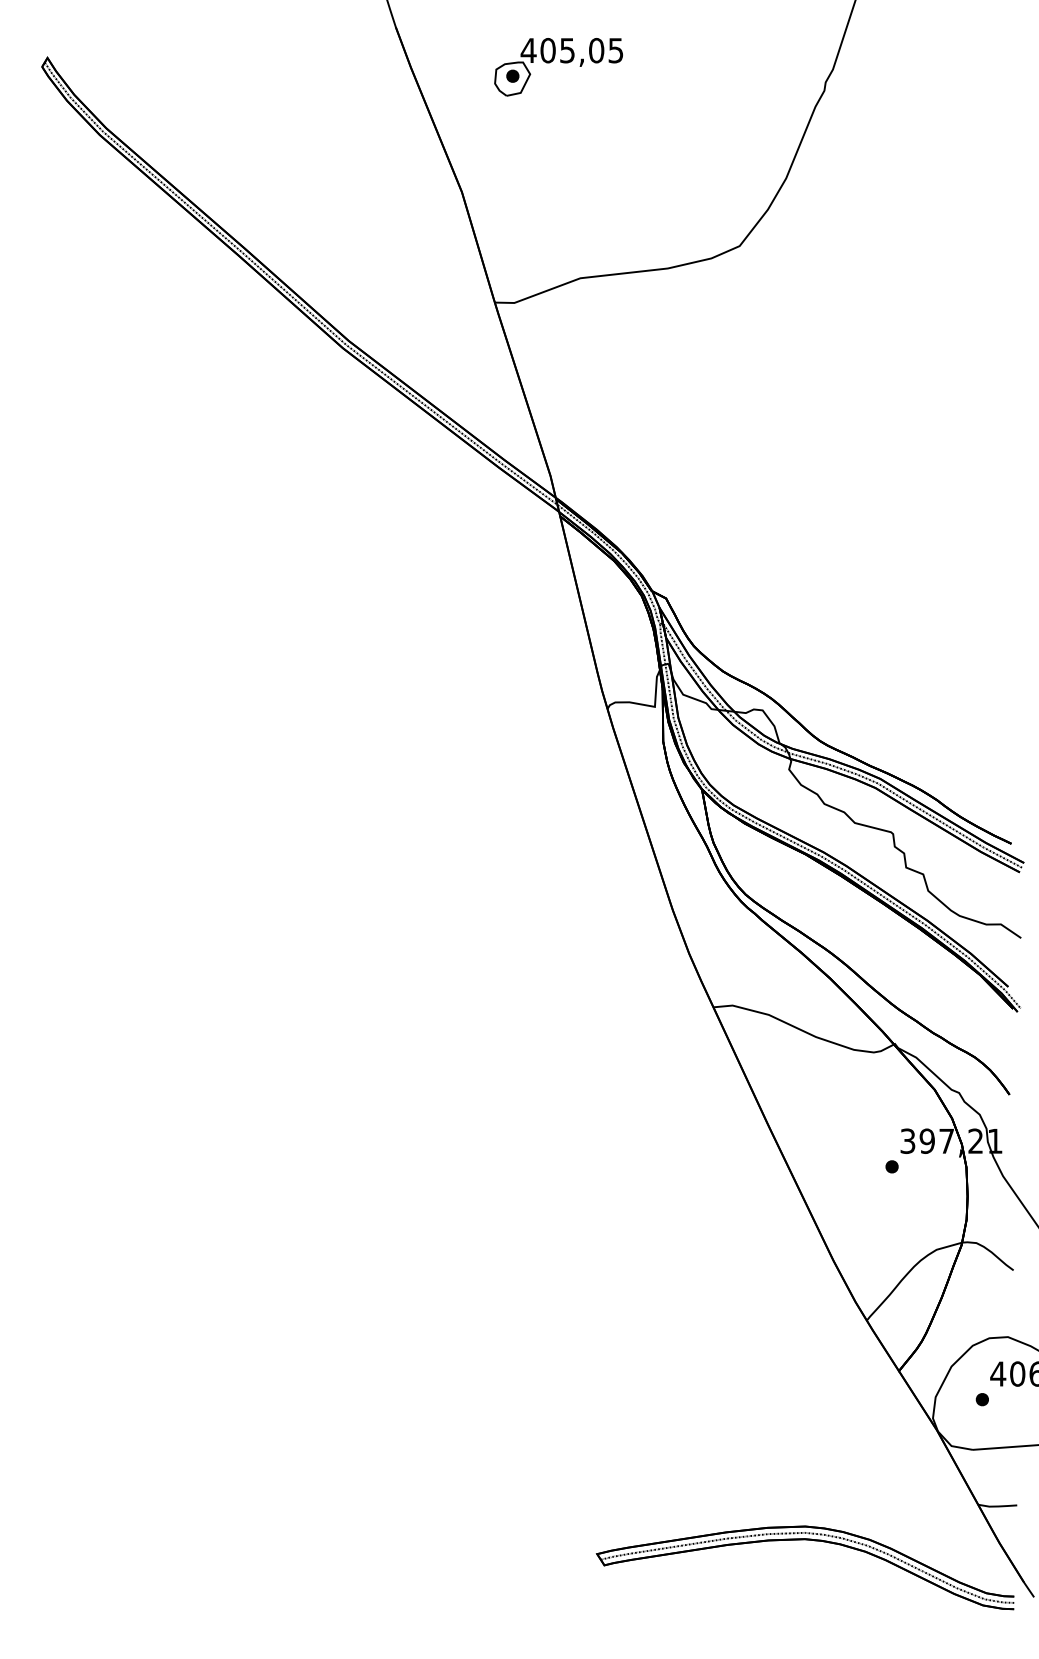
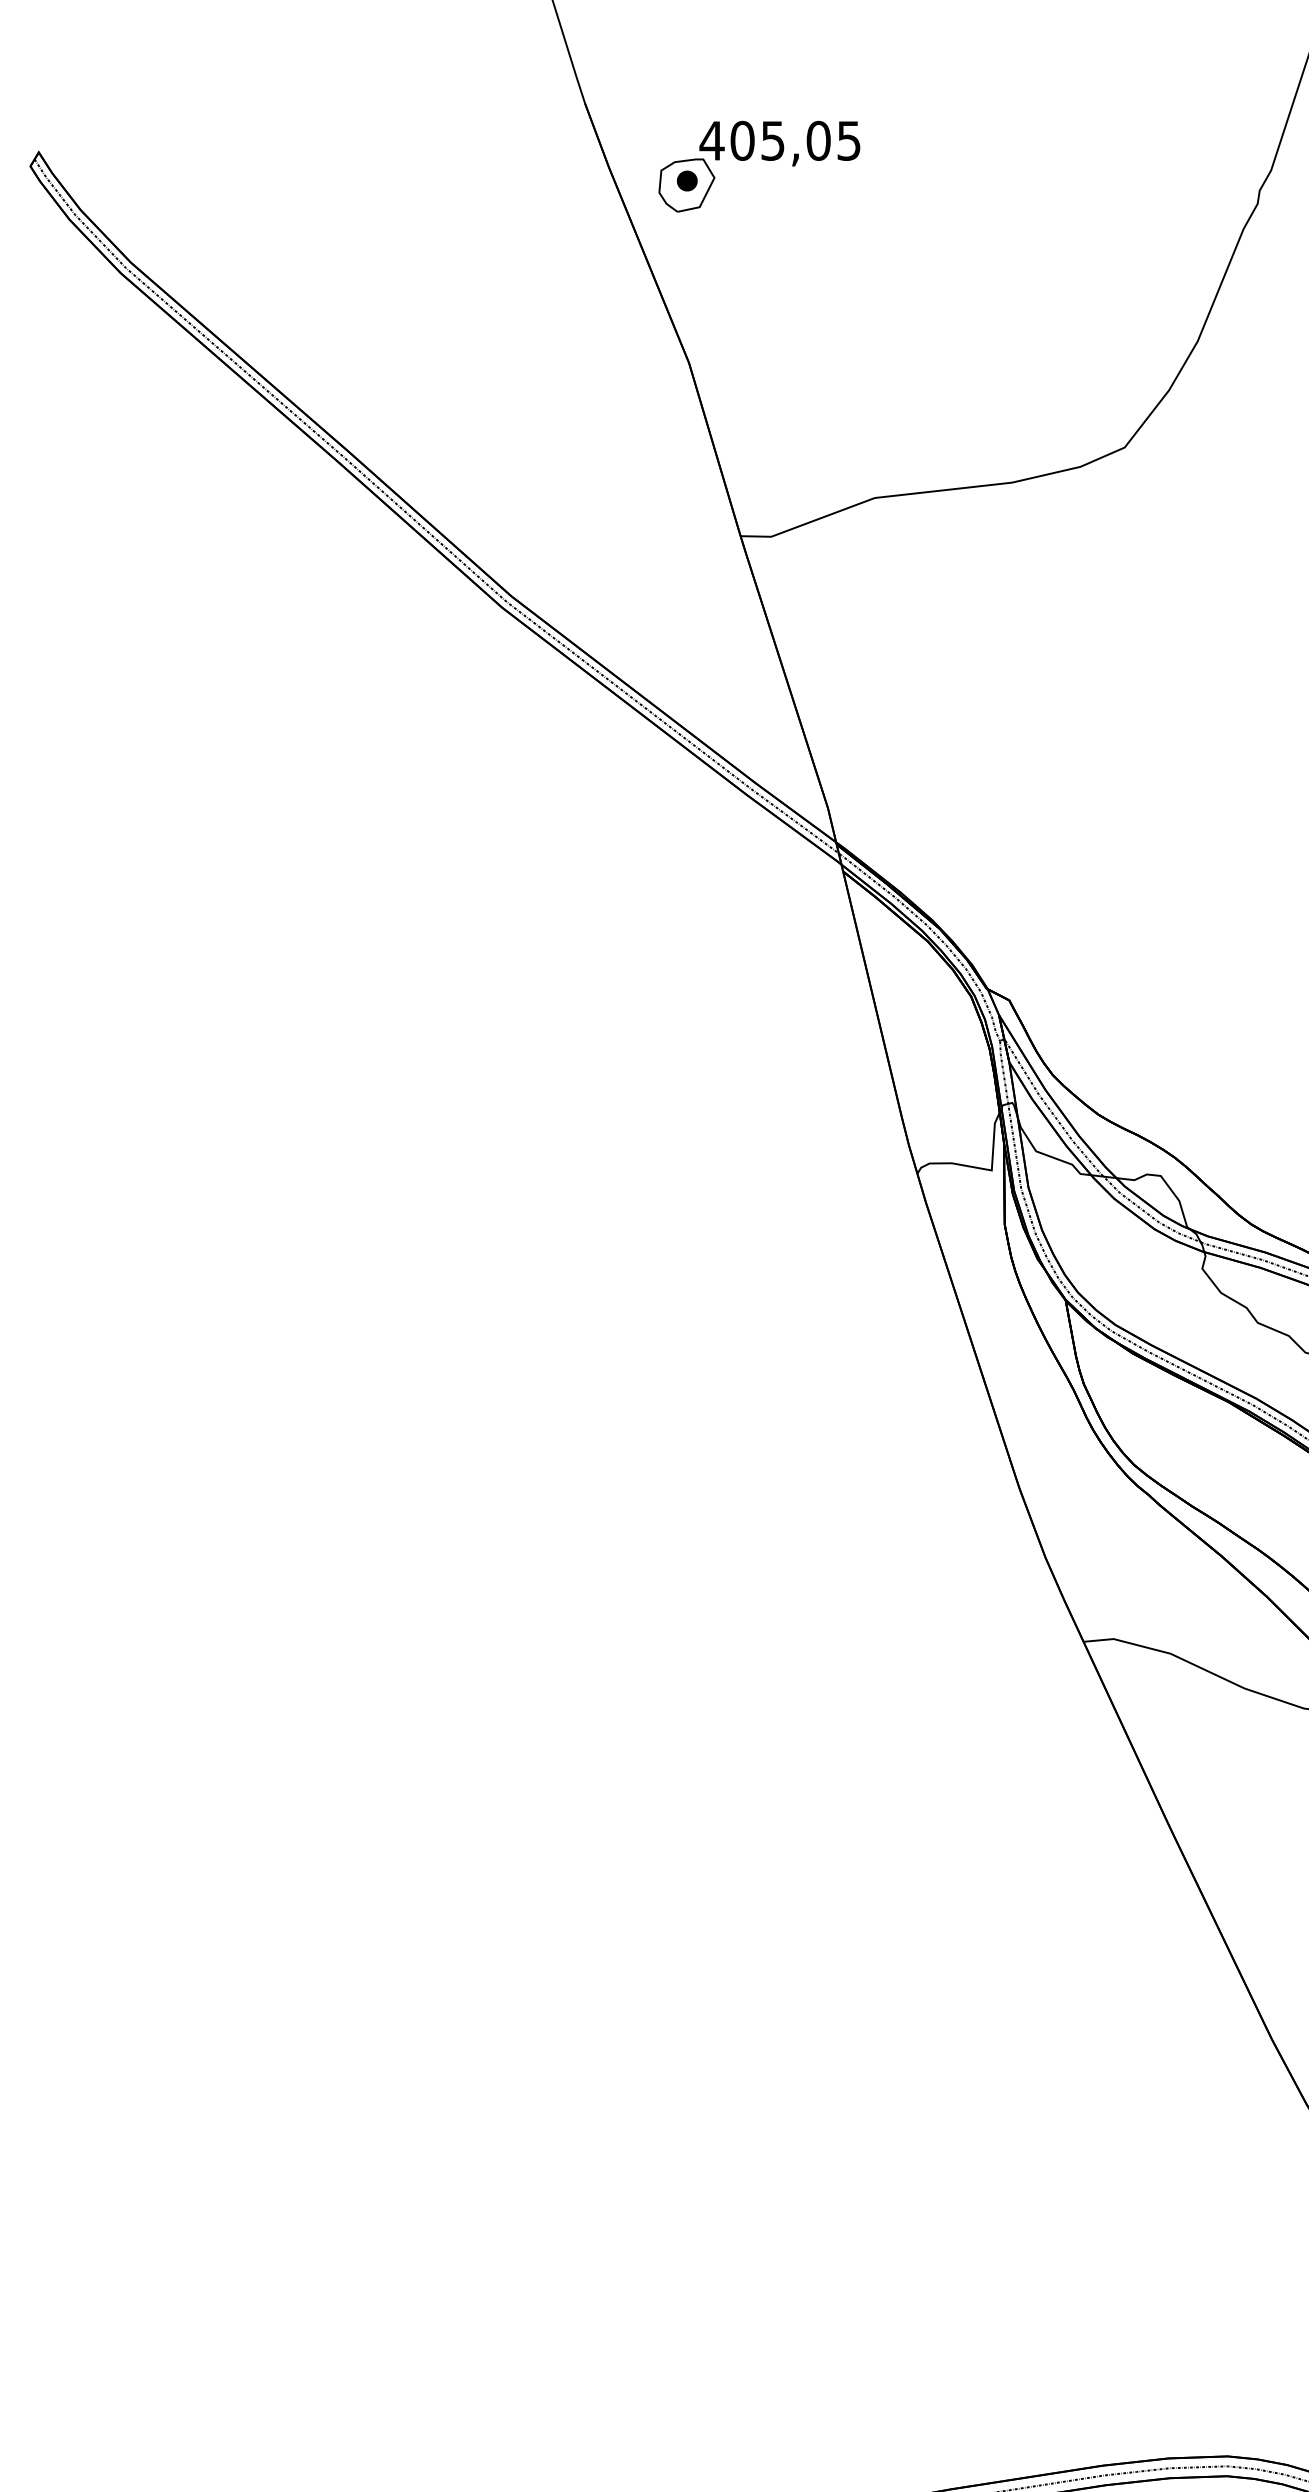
part: (558, 67) -> (758, 167), moved

